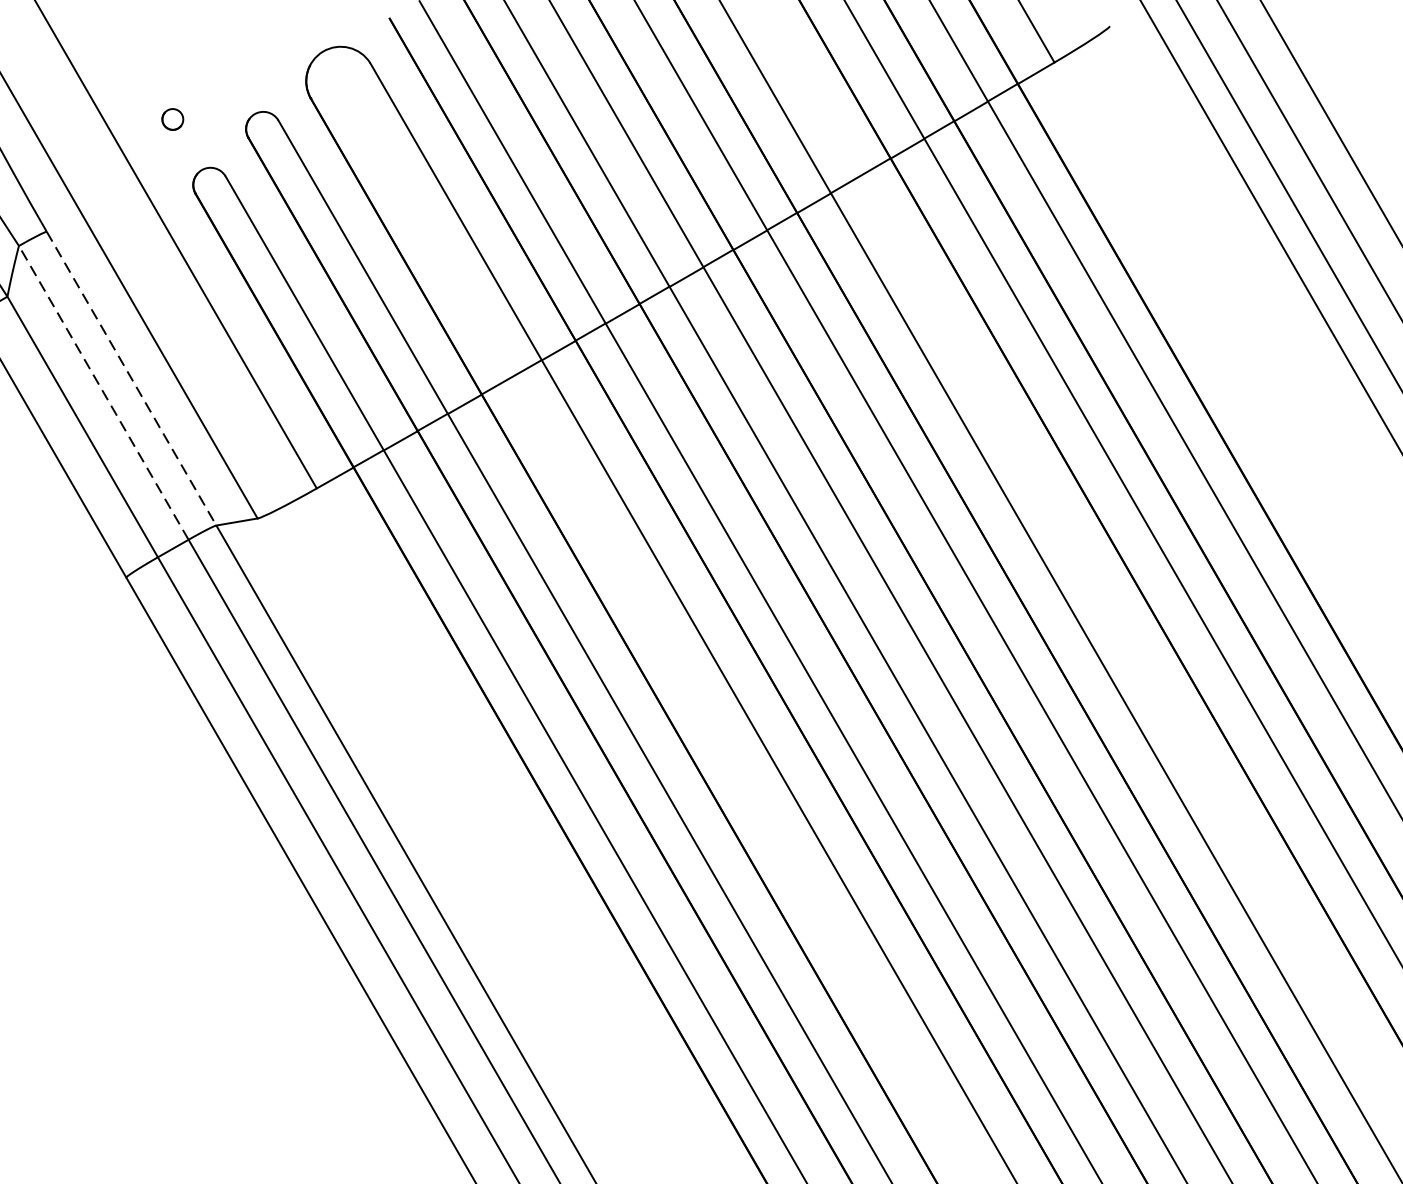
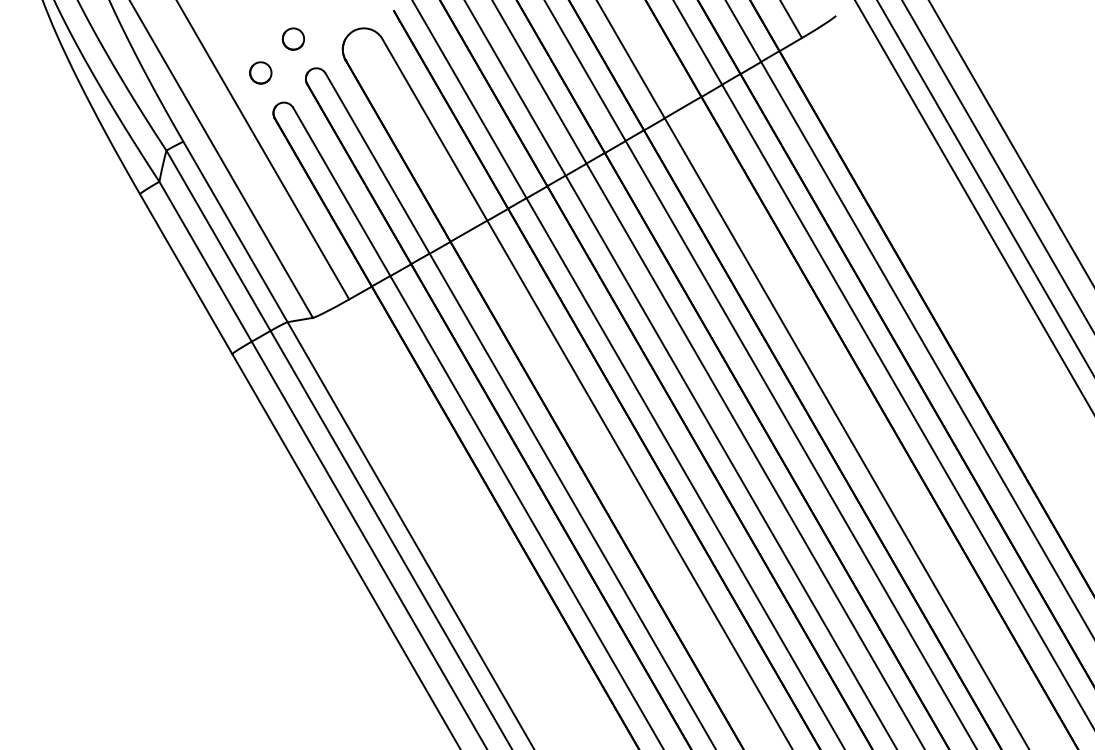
part: (224, 63) -> (292, 38), added
part: (172, 118) -> (260, 72), size x1.67
line: (131, 379) -> (235, 232), dashed -> solid
line: (103, 392) -> (218, 240), dashed -> solid

